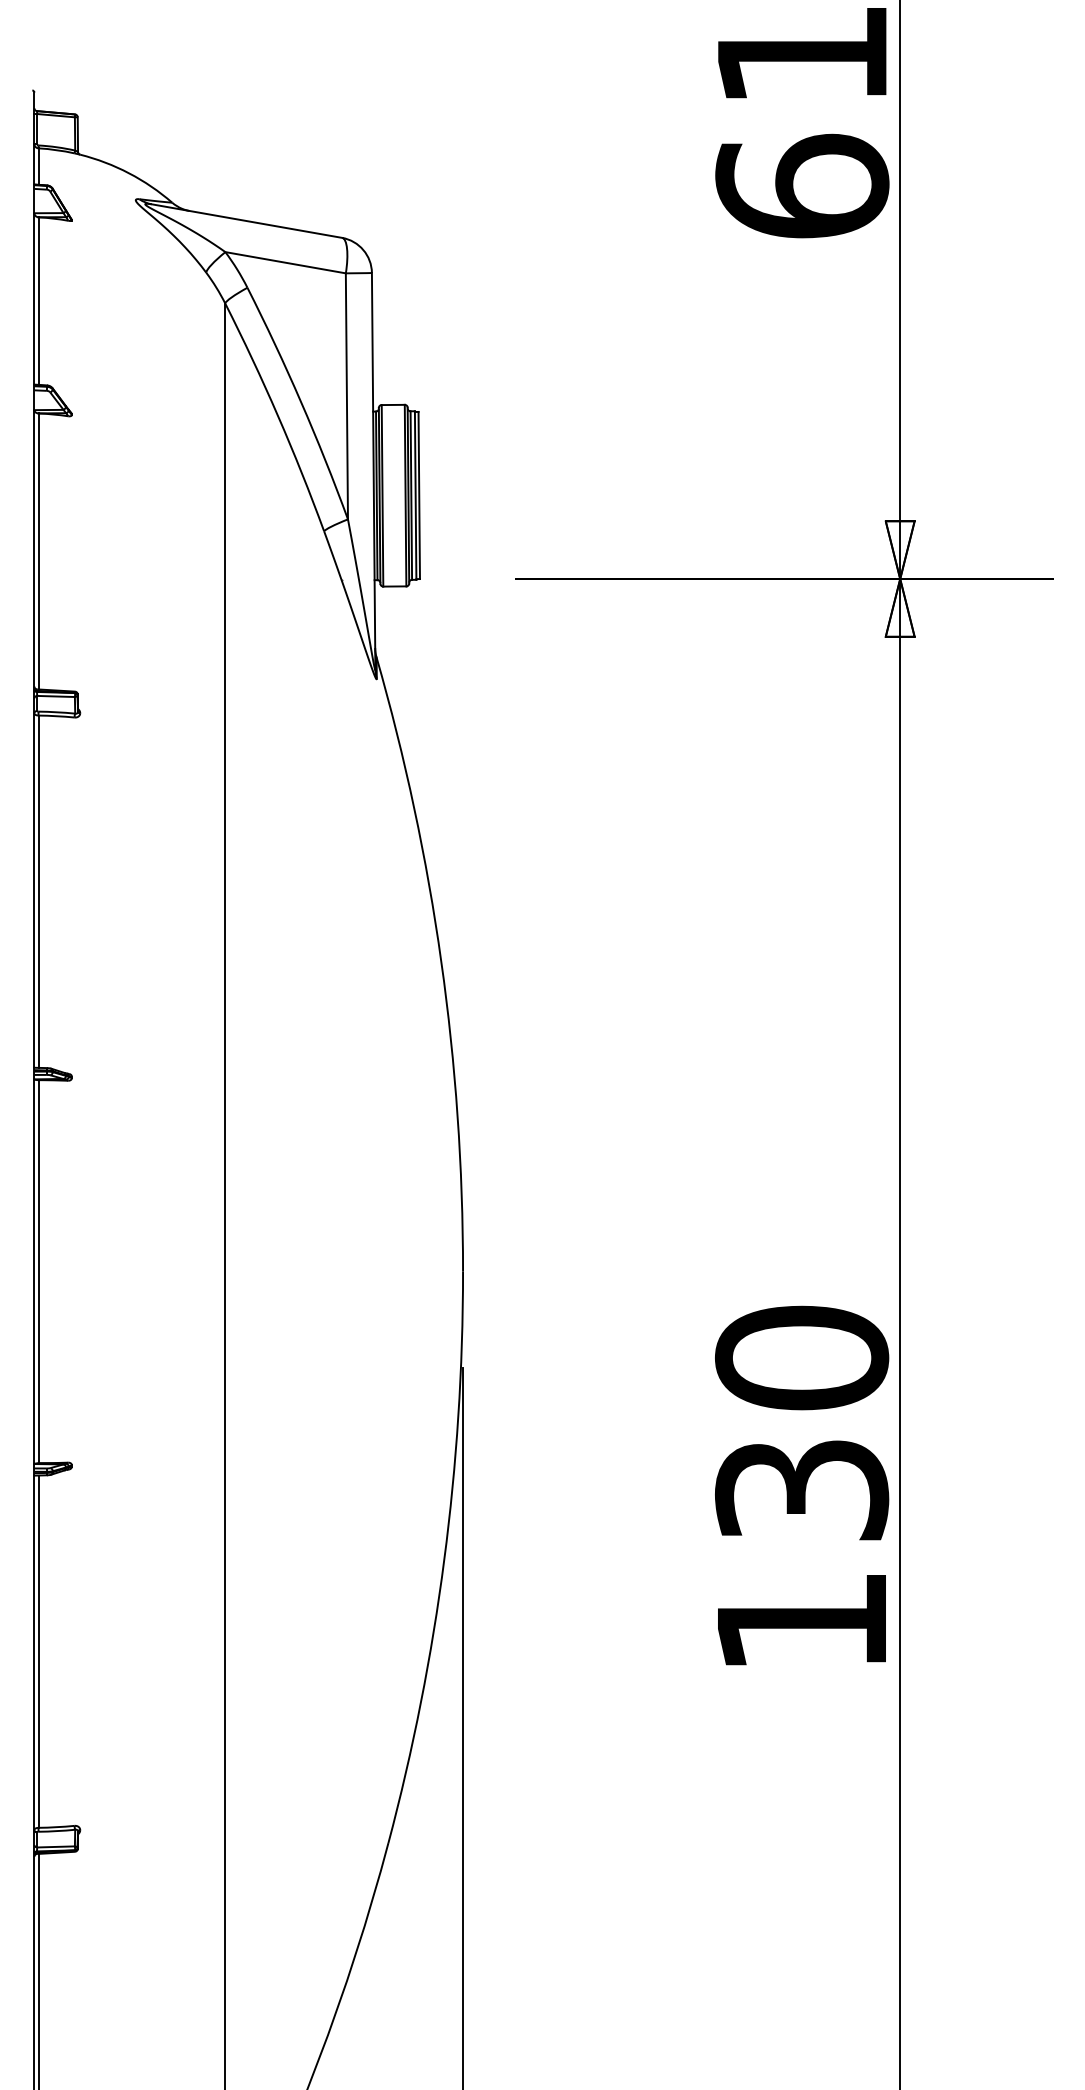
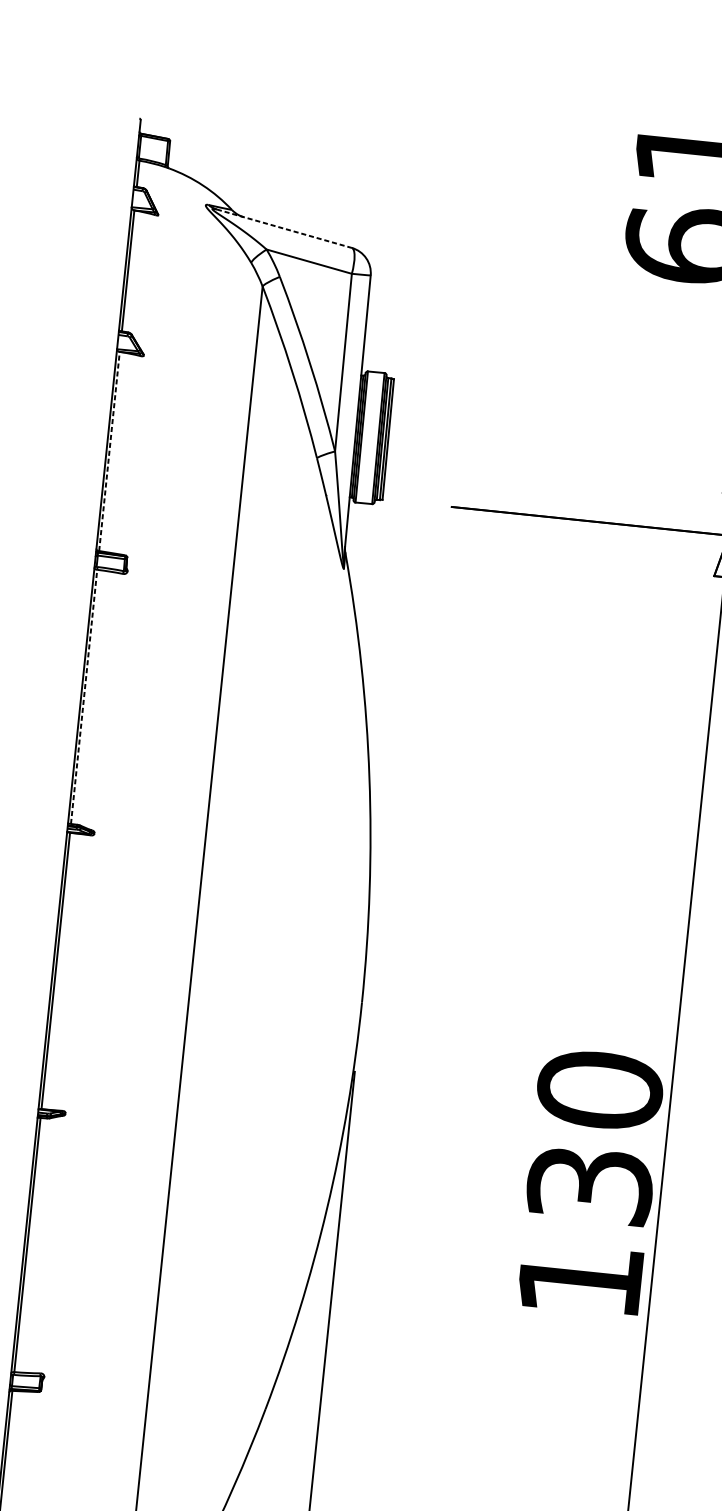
line: (246, 221) -> (284, 229), solid -> dashed
line: (38, 550) -> (109, 450), solid -> dashed
line: (38, 891) -> (84, 696), solid -> dashed

